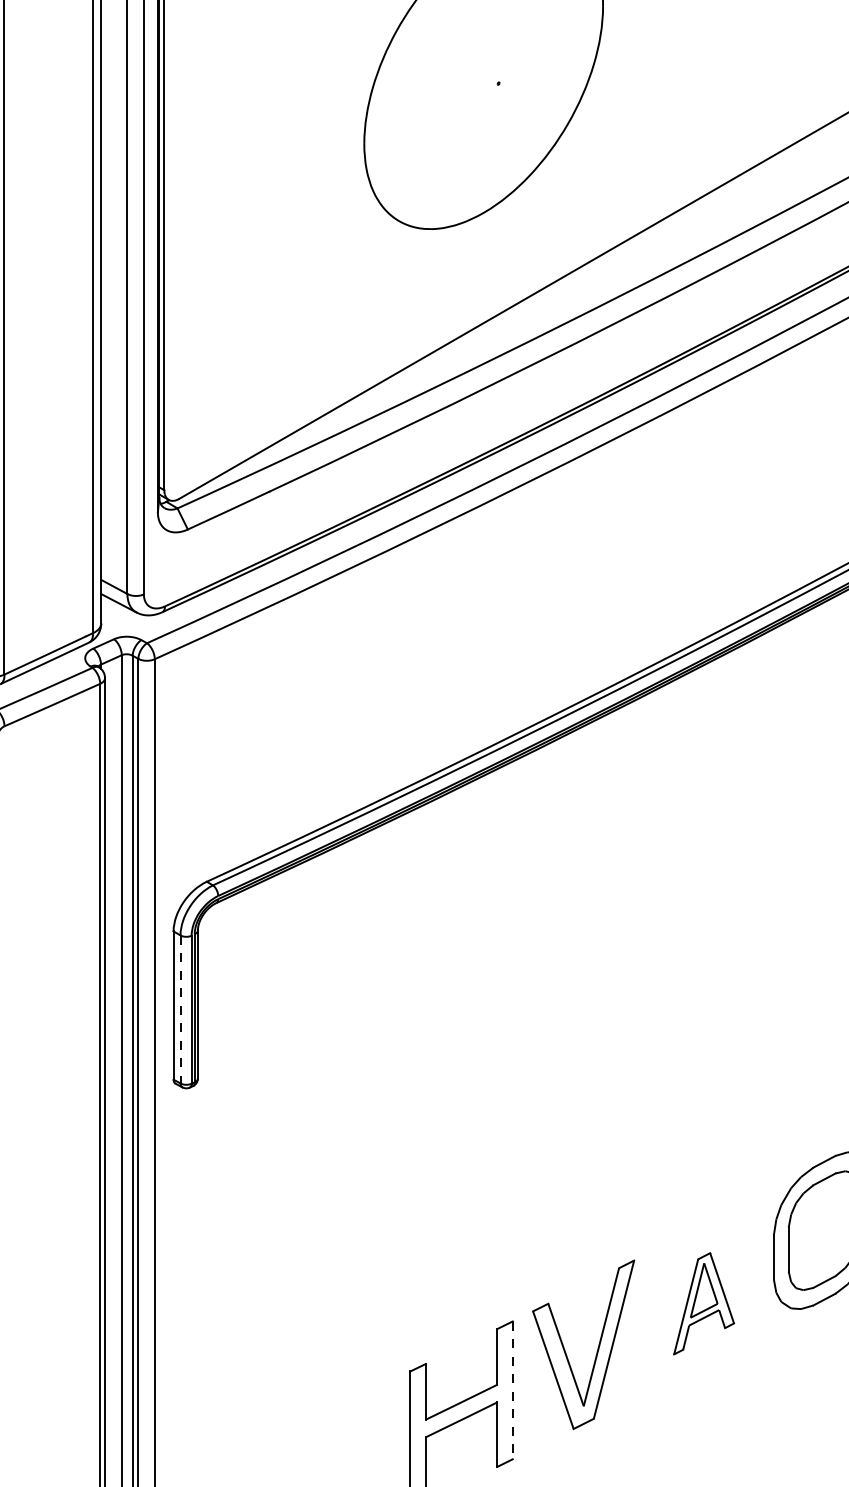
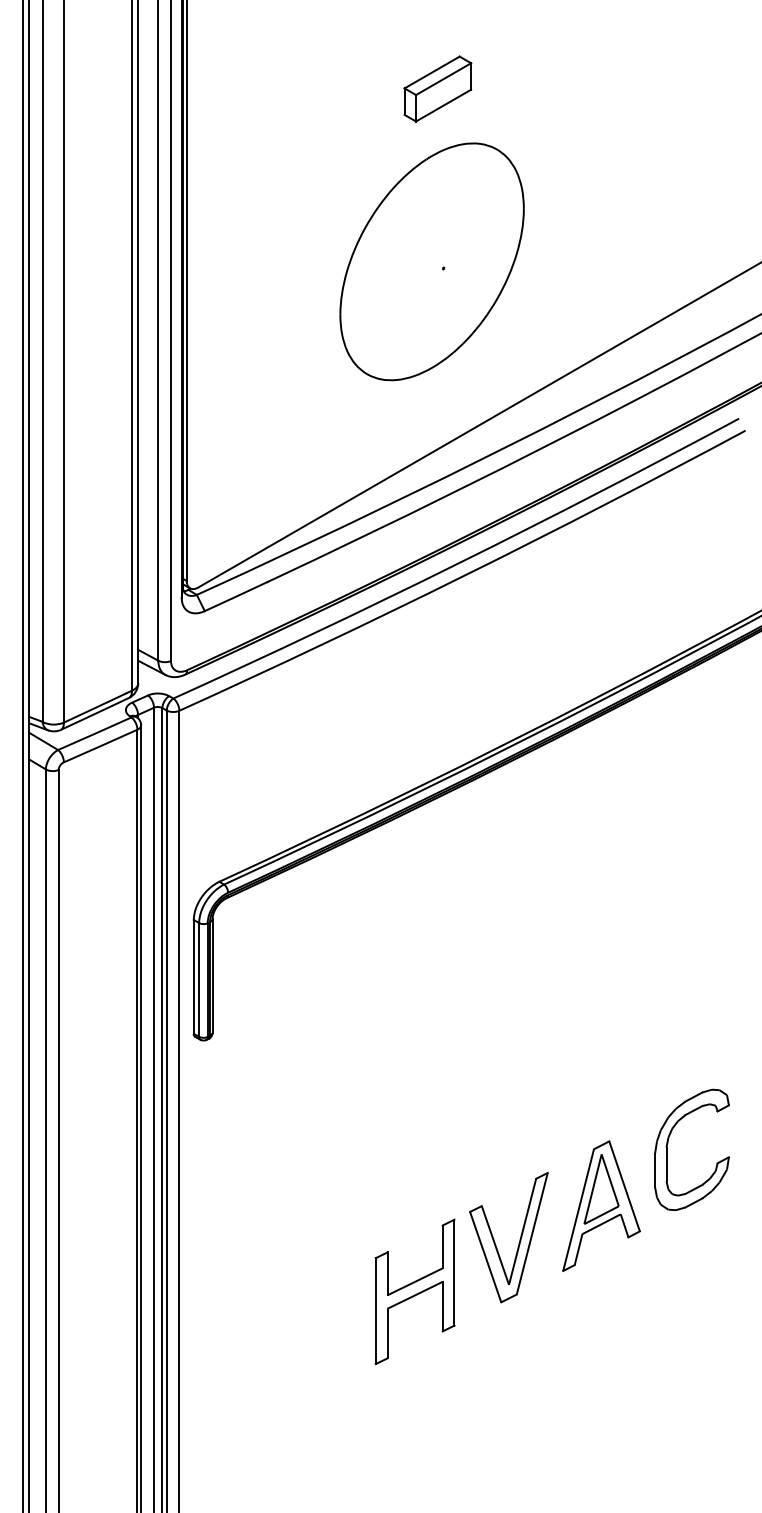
line: (180, 1008) -> (199, 979), dashed -> solid
part: (704, 1302) -> (601, 1205), size x1.67
line: (512, 1390) -> (454, 1272), dashed -> solid

